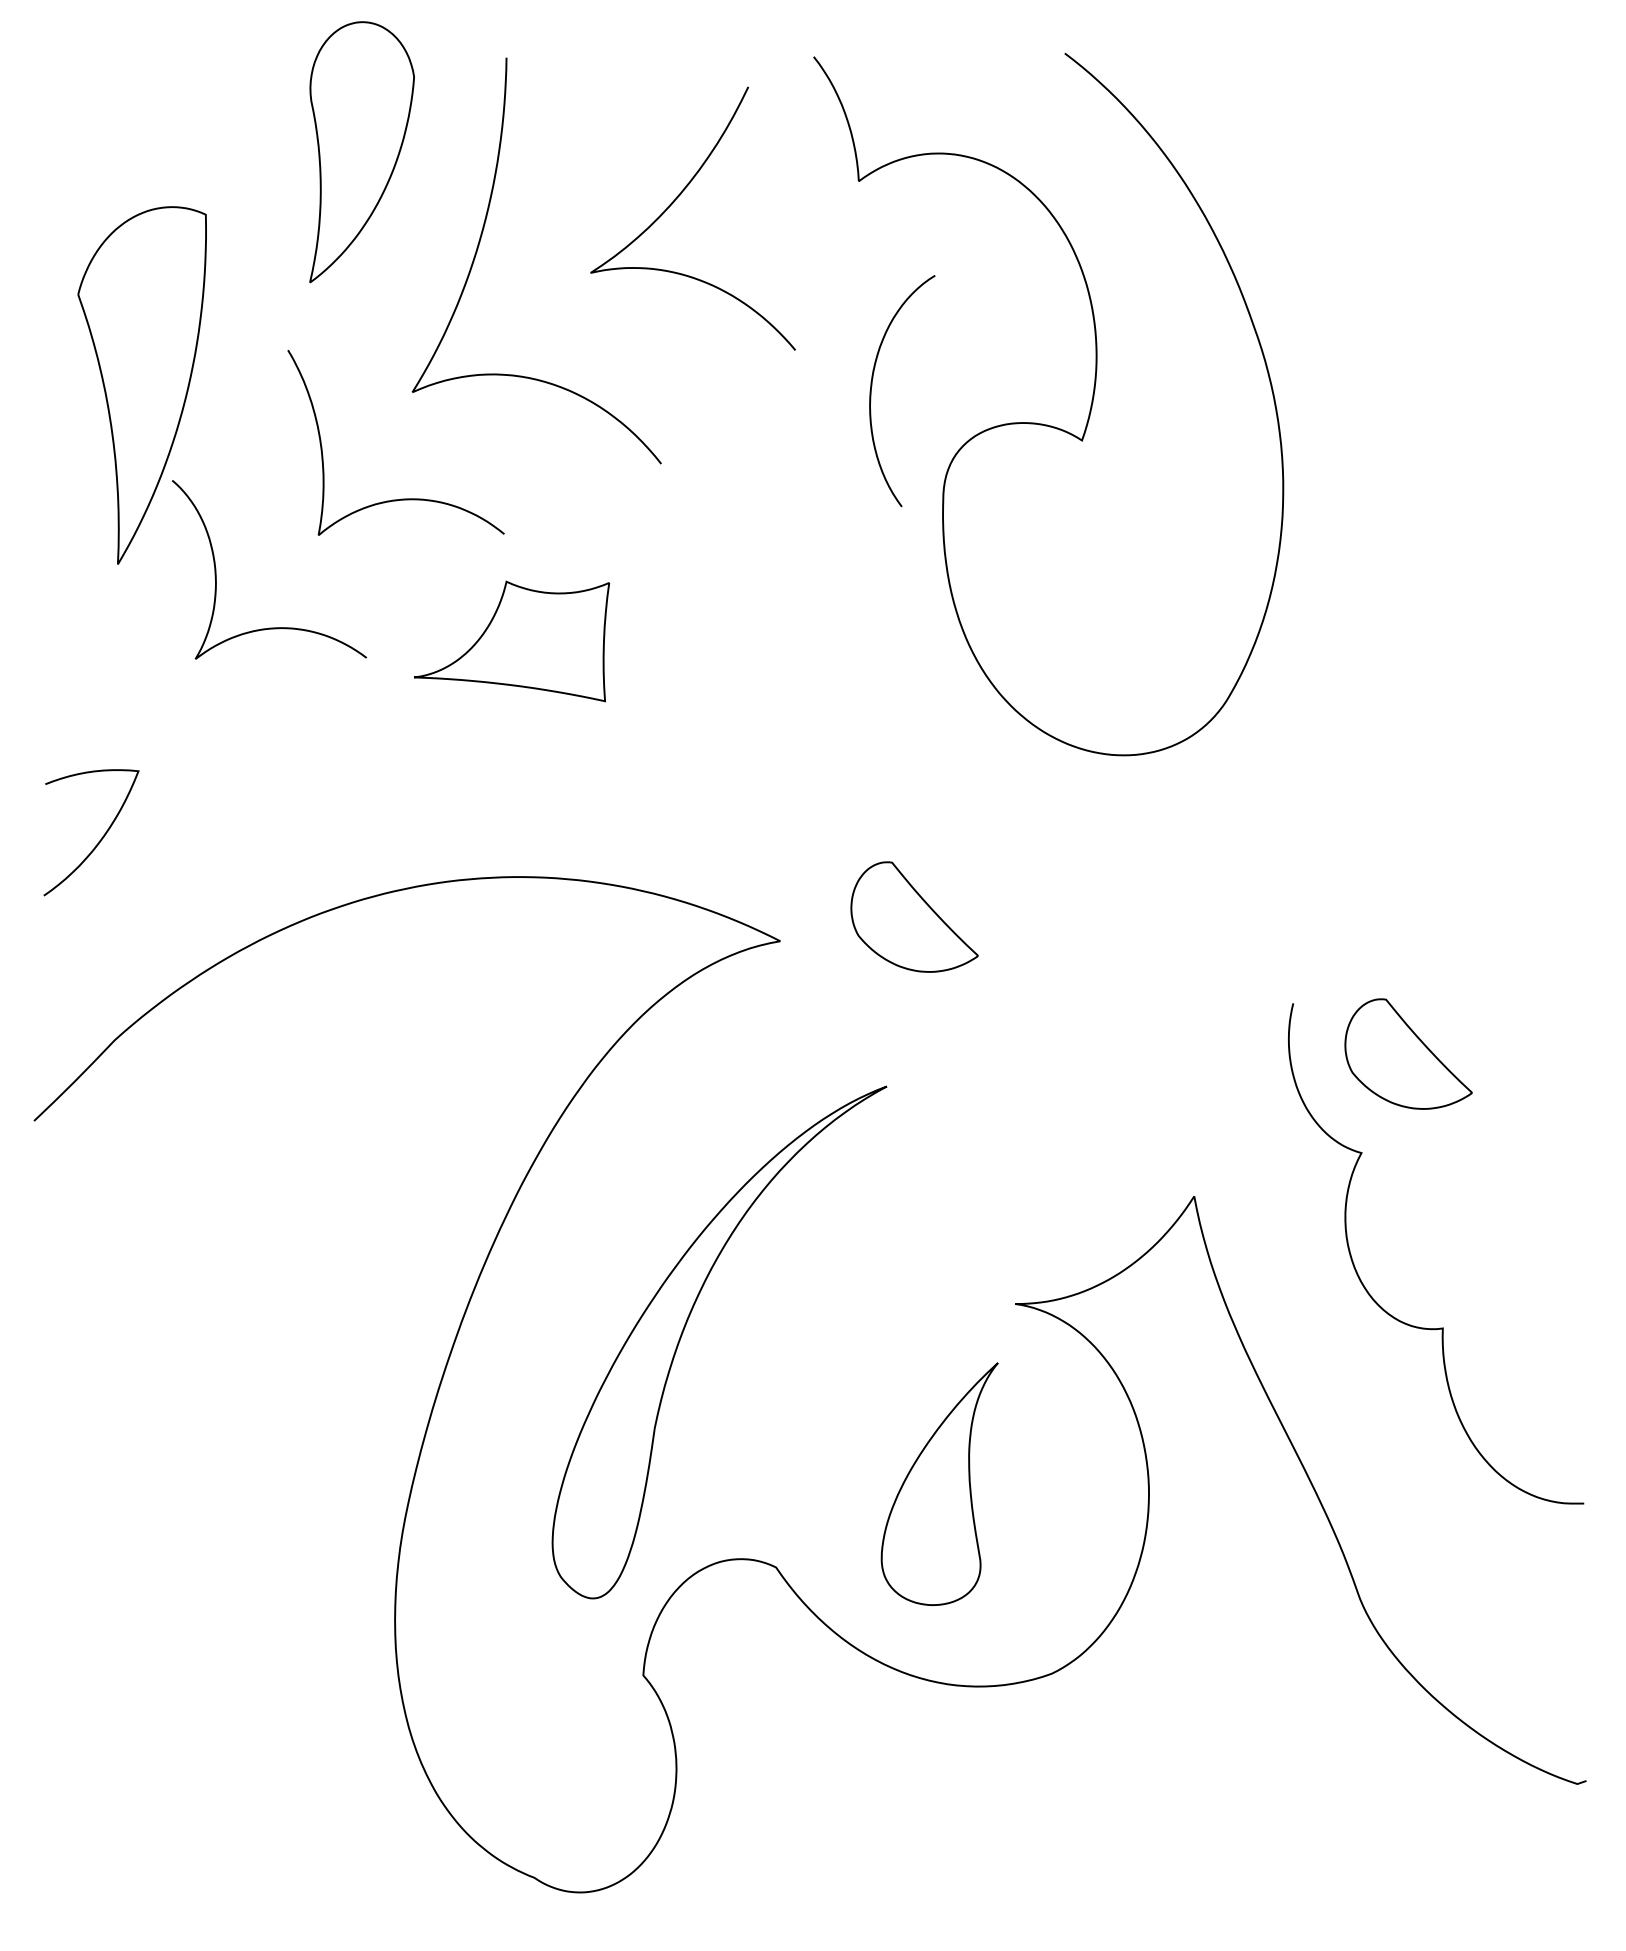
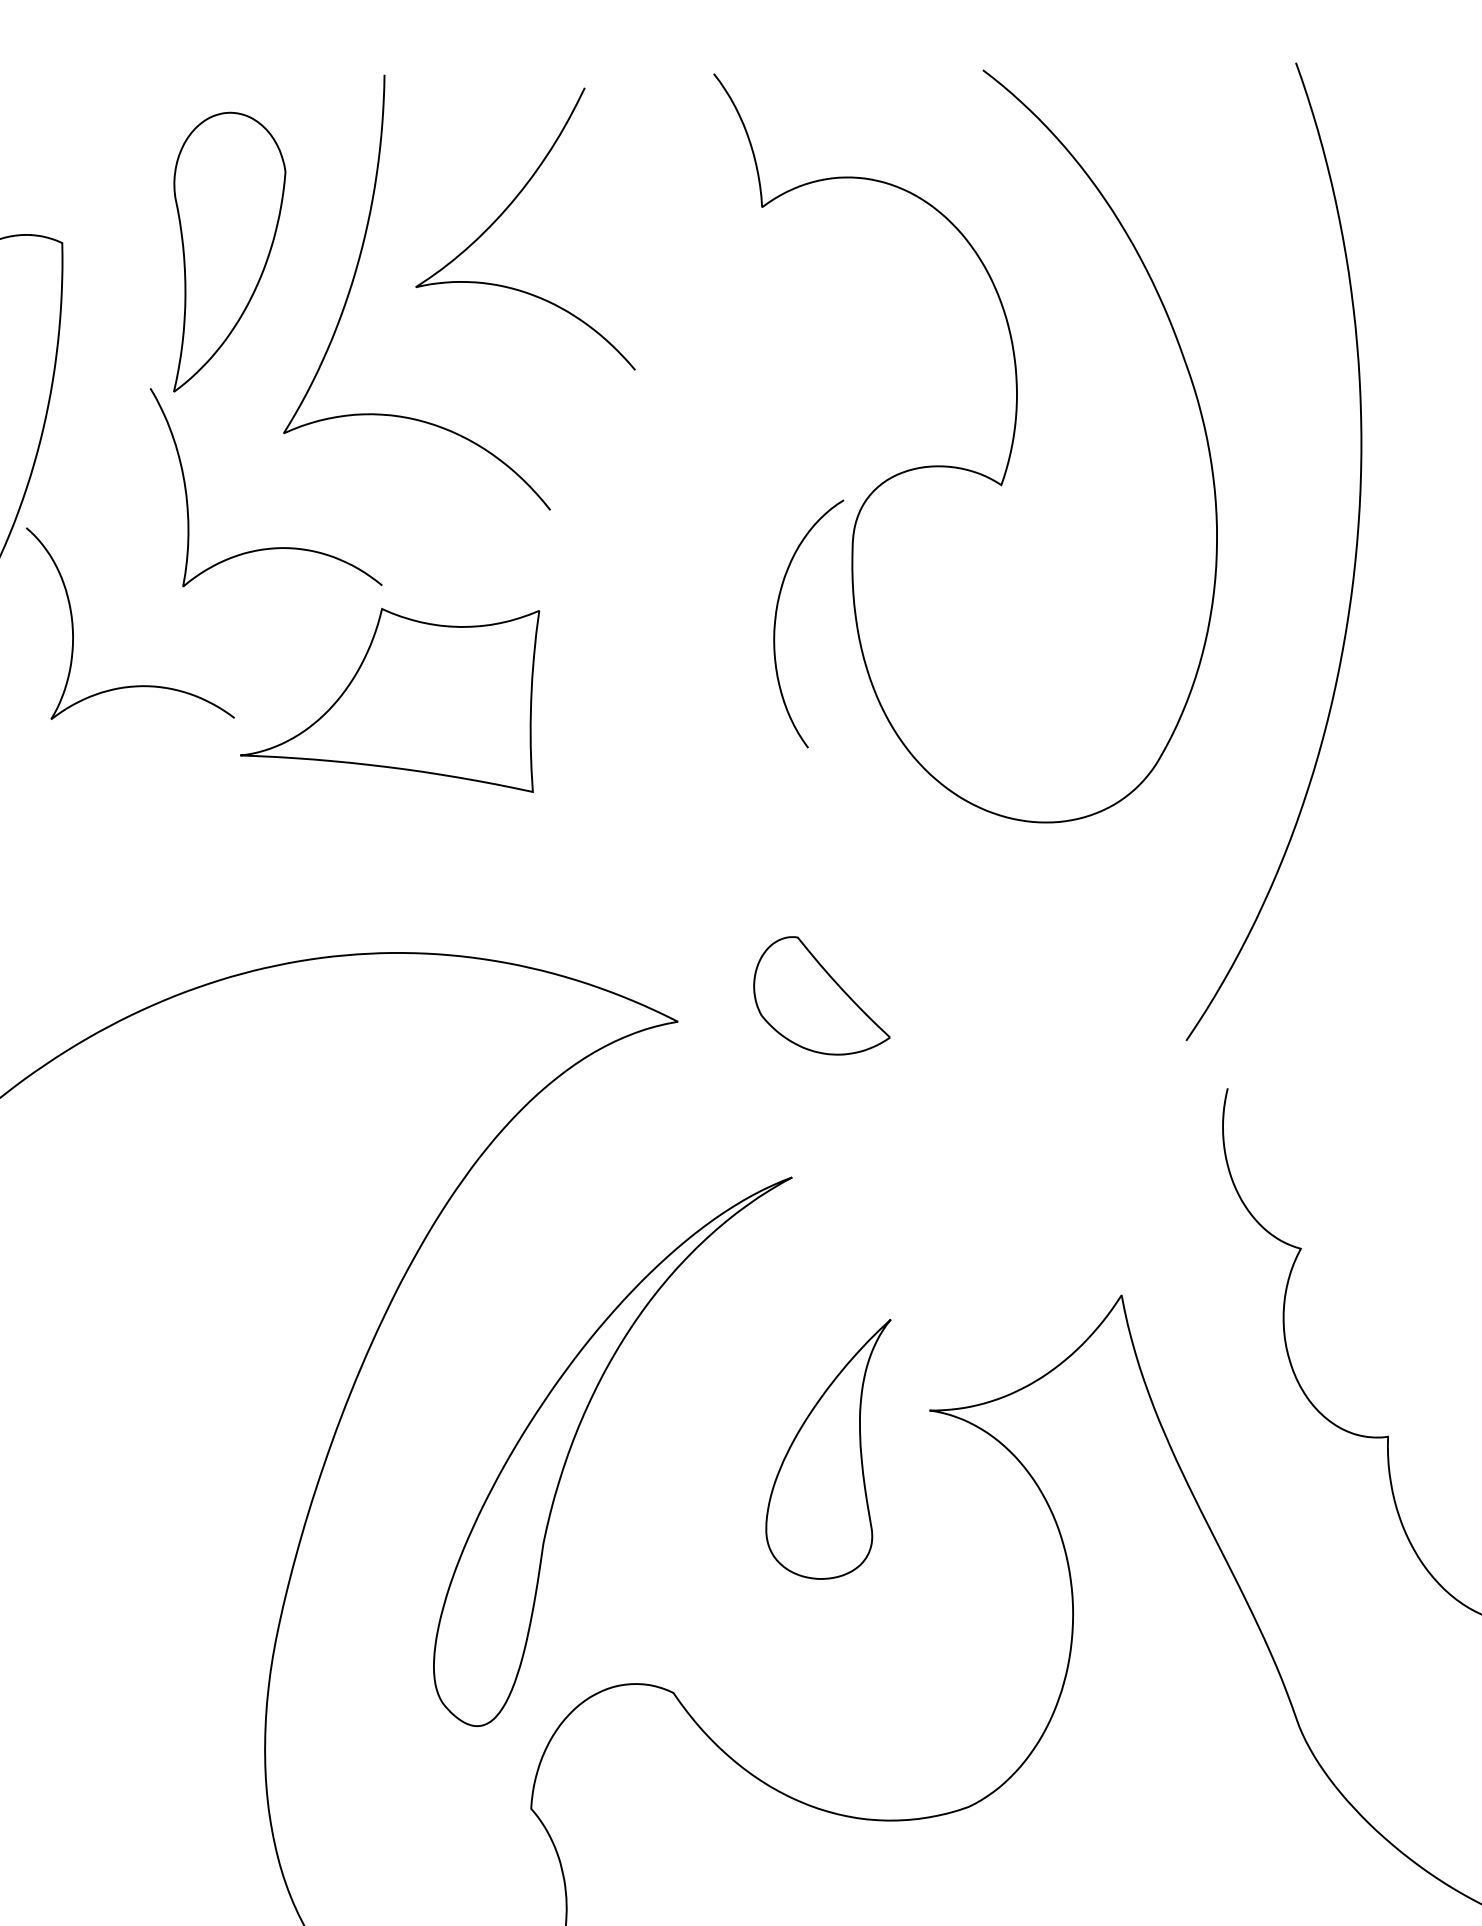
part: (361, 152) -> (229, 252), moved
curve: (675, 201) -> (506, 210), moved
curve: (872, 386) -> (776, 619), moved
curve: (1411, 507) -> (1354, 556), added
part: (511, 641) -> (389, 700), size x1.43
part: (1408, 1053) -> (1351, 1142), removed
part: (939, 1483) -> (828, 1448), moved

